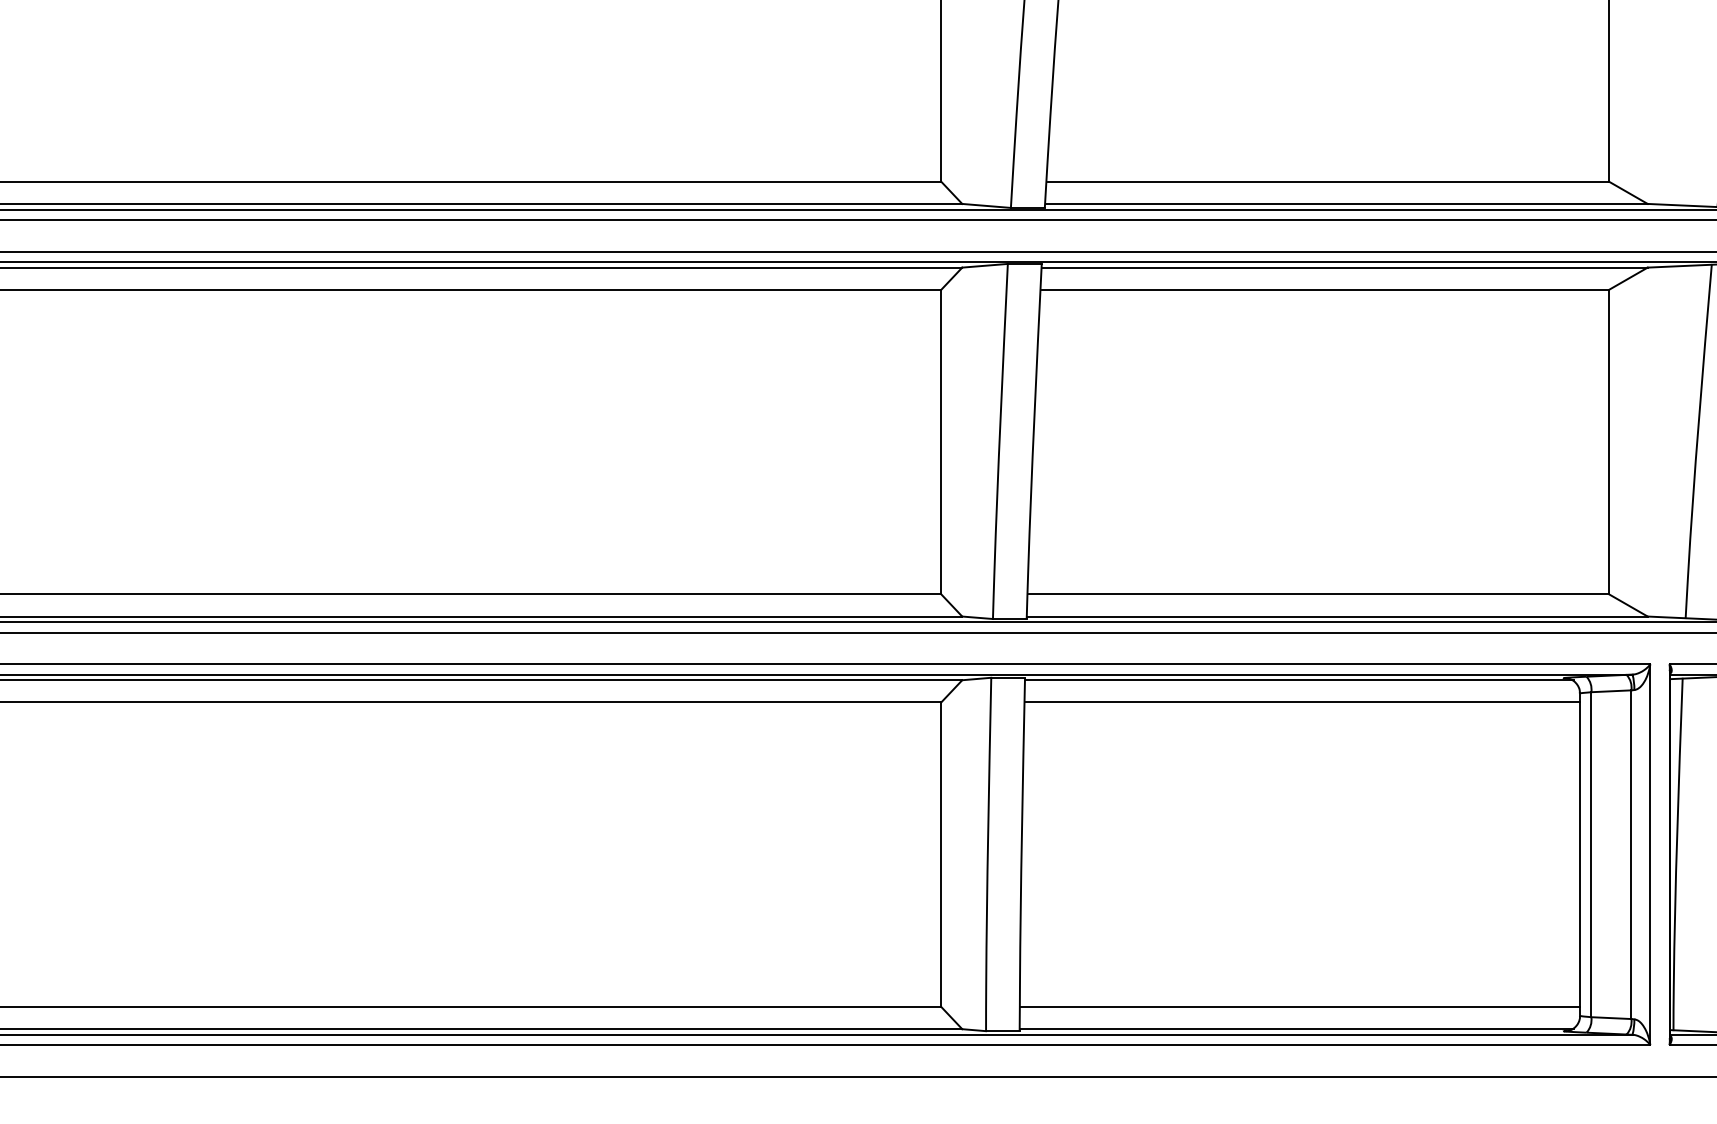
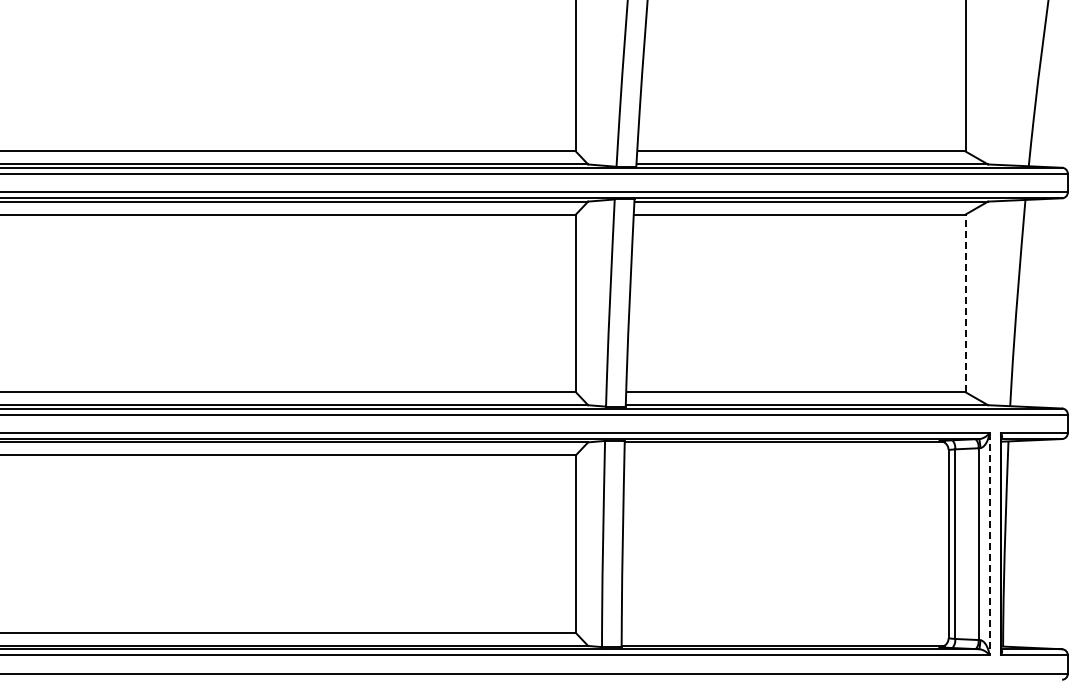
line: (1609, 442) -> (965, 303), solid -> dashed
line: (1302, 702) -> (786, 455), removed
line: (1650, 855) -> (989, 544), solid -> dashed
line: (1300, 1006) -> (785, 632), removed

